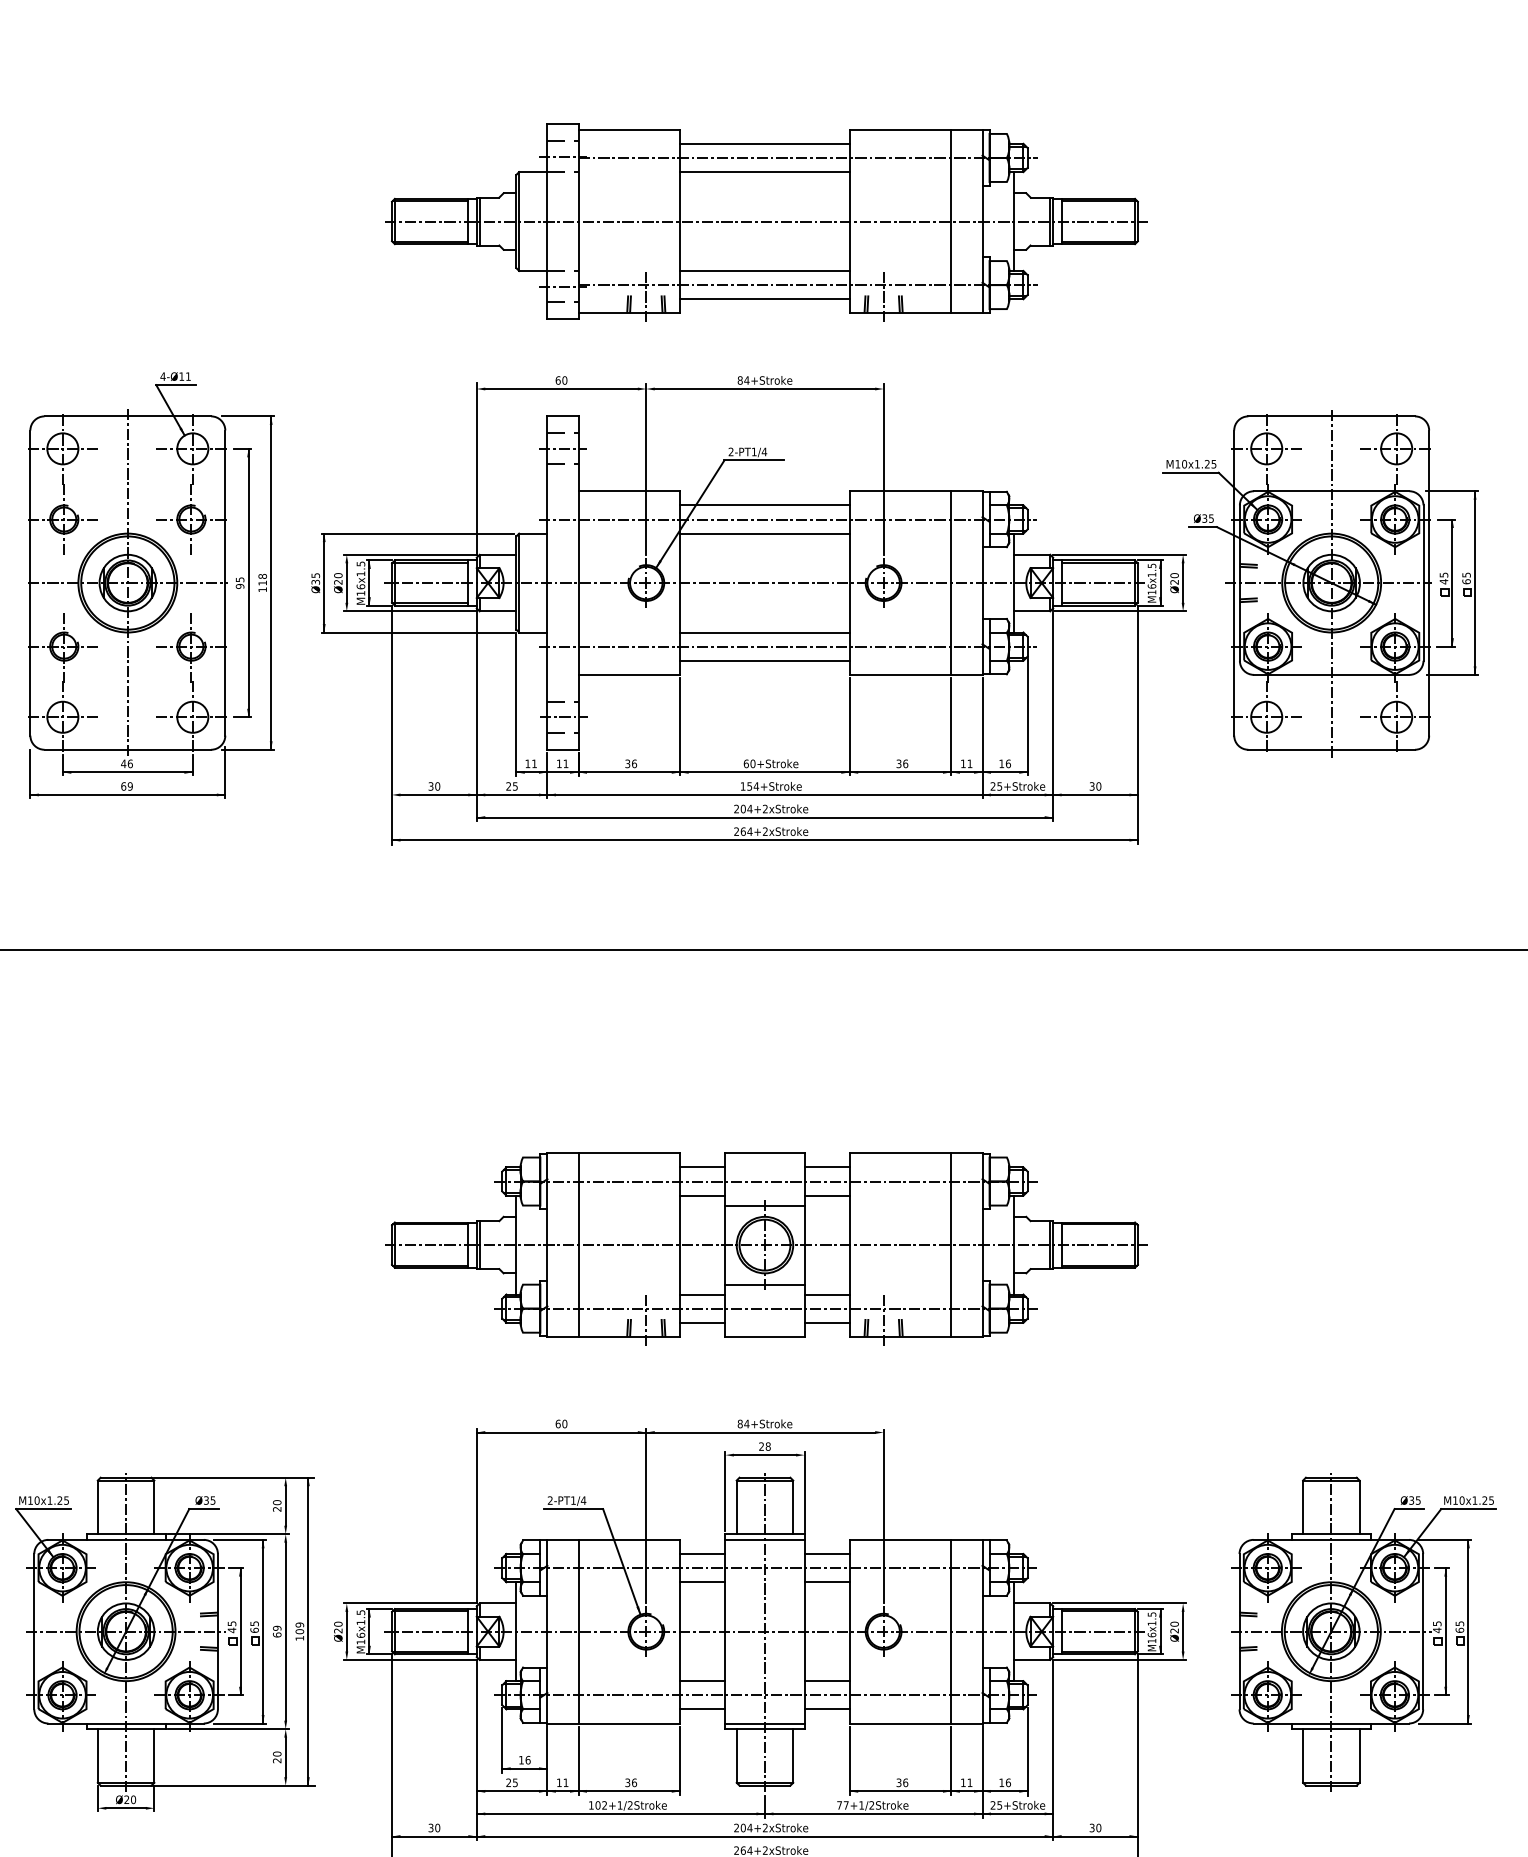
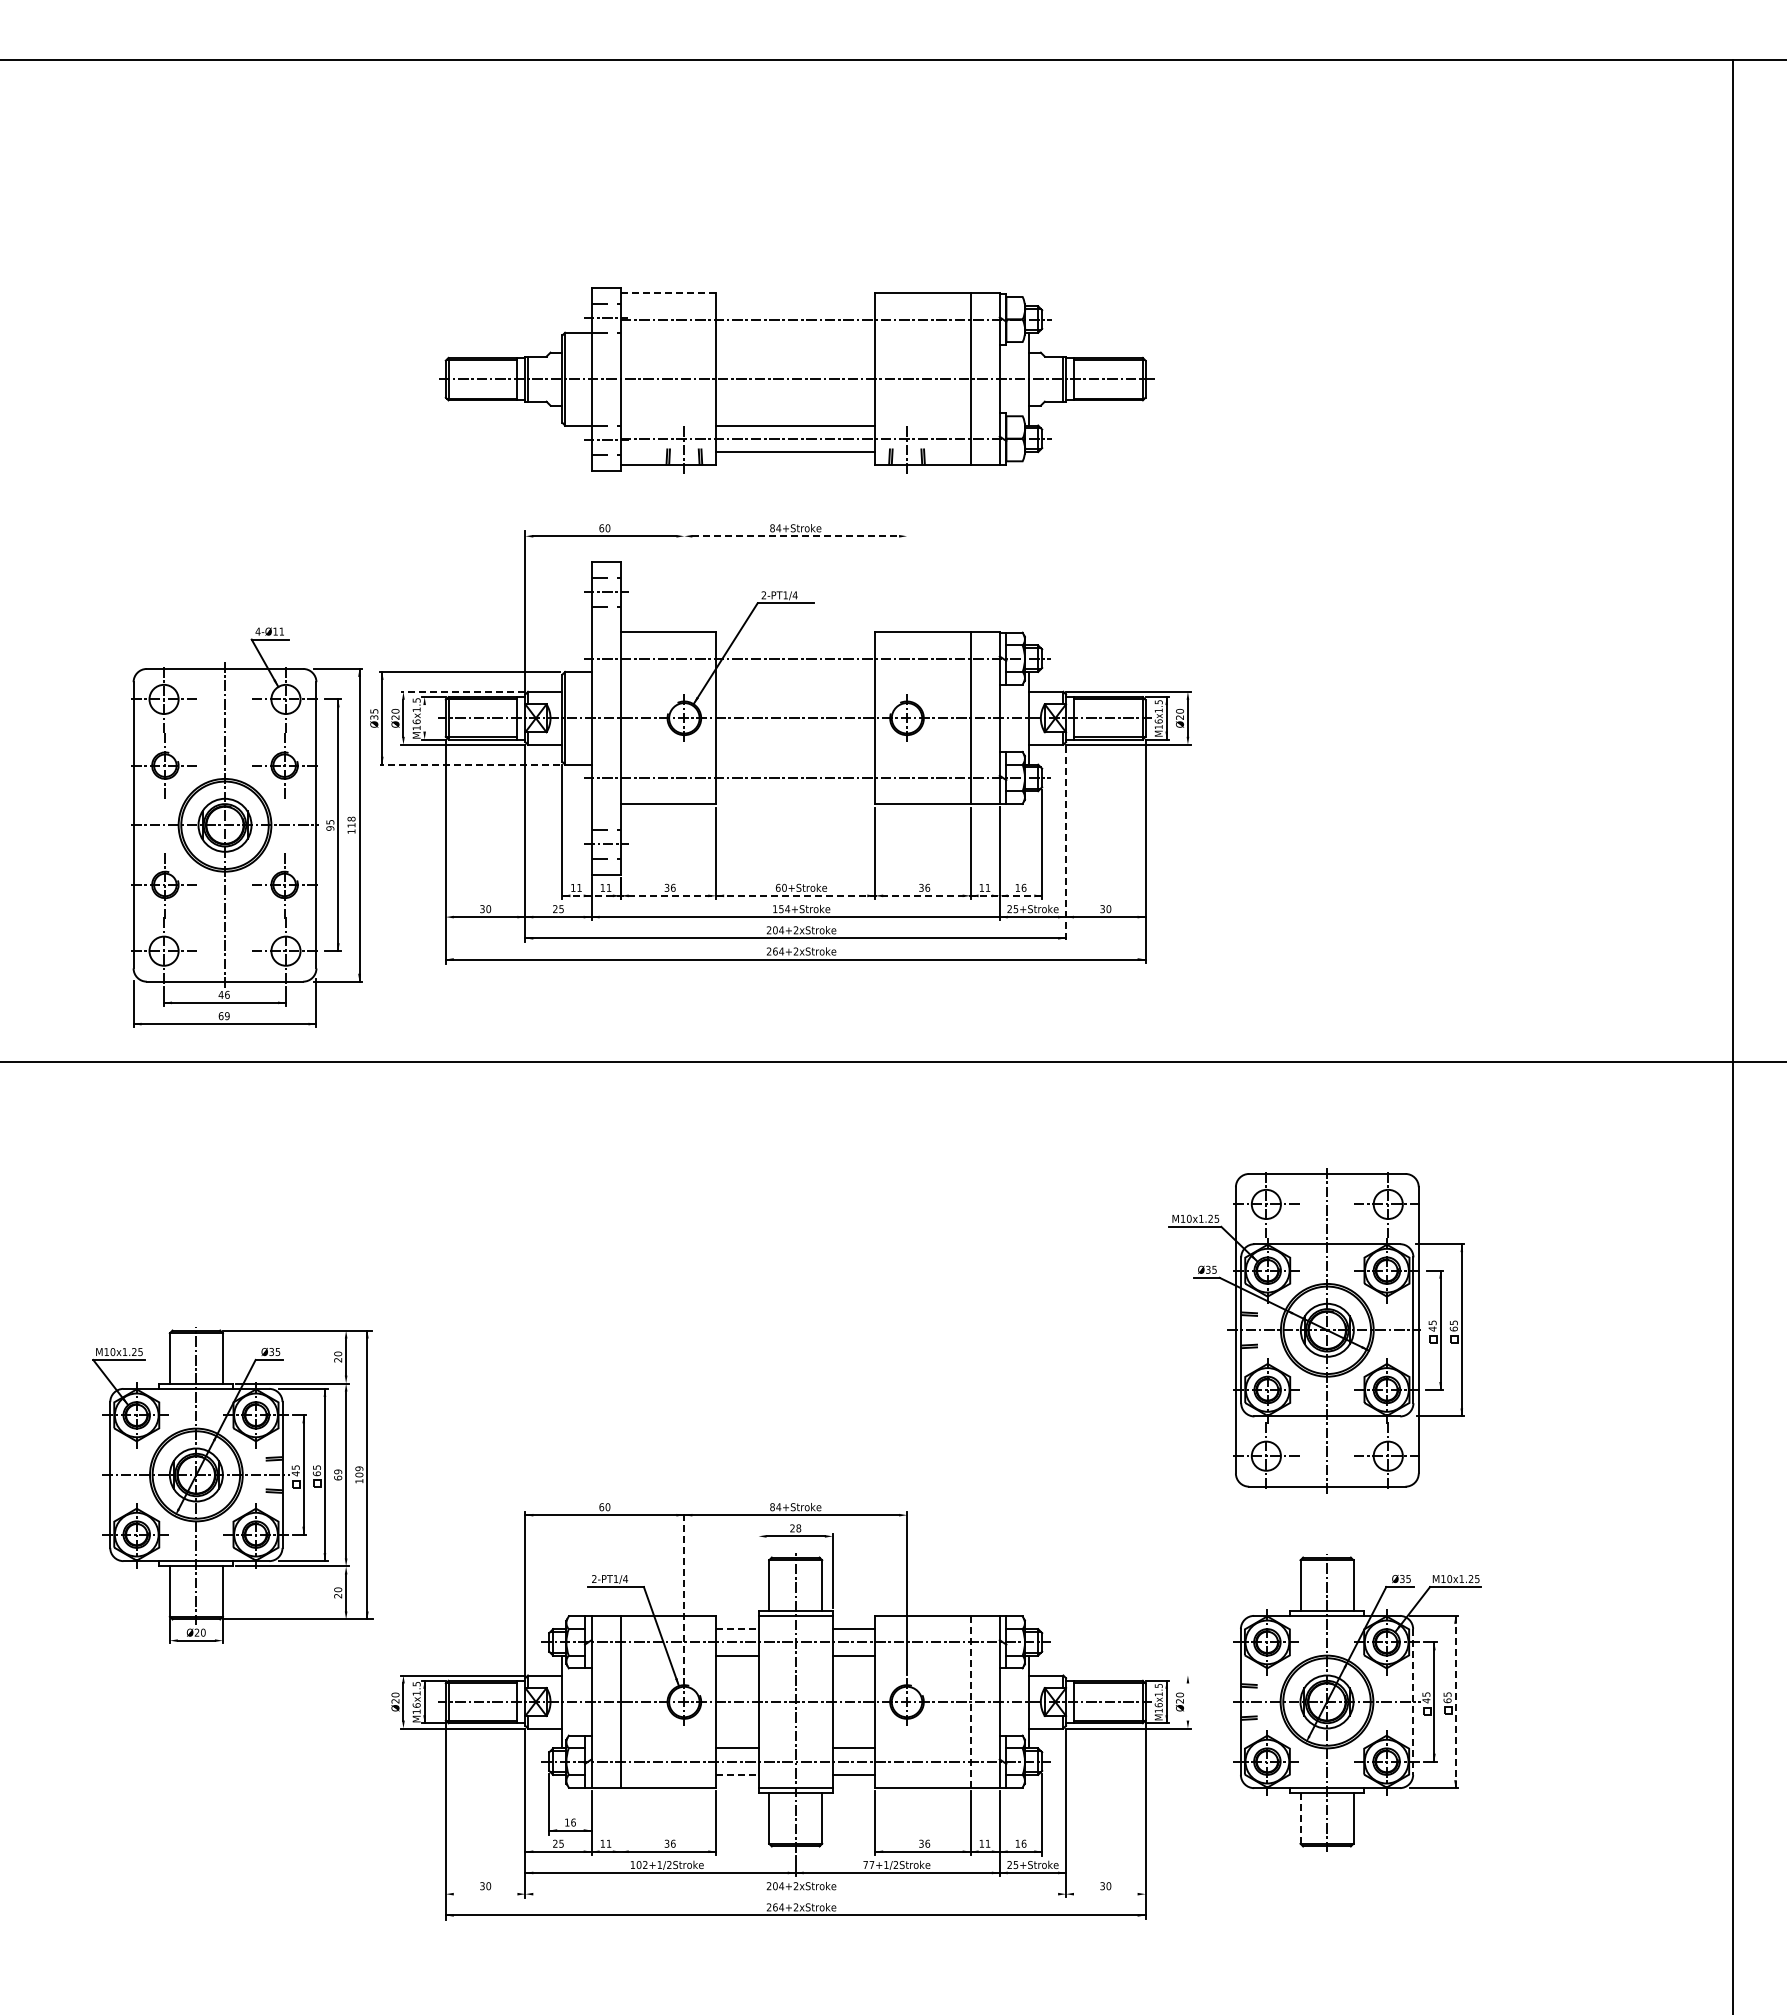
line: (629, 130) -> (668, 293), solid -> dashed
line: (764, 144) -> (795, 306), removed
line: (764, 171) -> (795, 332), removed
line: (765, 389) -> (796, 536), solid -> dashed
line: (646, 469) -> (684, 611), removed
line: (884, 469) -> (907, 611), removed
line: (764, 505) -> (795, 645), removed
line: (764, 533) -> (795, 671), removed
line: (409, 554) -> (462, 691), solid -> dashed
line: (369, 583) -> (424, 718), removed
part: (1320, 583) -> (1316, 1330), moved
part: (150, 585) -> (246, 827), moved
line: (417, 632) -> (469, 764), solid -> dashed
line: (764, 632) -> (795, 764), removed
line: (764, 661) -> (795, 791), removed
line: (1053, 716) -> (1066, 843), solid -> dashed
line: (772, 771) -> (802, 895), solid -> dashed
part: (765, 1248) -> (796, 1342), removed
line: (725, 1491) -> (758, 1570), removed
line: (646, 1516) -> (684, 1593), solid -> dashed
line: (702, 1554) -> (737, 1629), solid -> dashed
line: (1119, 1603) -> (1128, 1675), removed
line: (951, 1631) -> (970, 1701), solid -> dashed
line: (1182, 1631) -> (1187, 1701), removed
line: (1468, 1631) -> (1455, 1701), solid -> dashed
line: (1423, 1632) -> (1413, 1702), solid -> dashed
part: (164, 1642) -> (232, 1485), moved
line: (702, 1708) -> (737, 1774), solid -> dashed
line: (1303, 1755) -> (1300, 1818), solid -> dashed
line: (578, 1761) -> (620, 1823), removed
line: (764, 1836) -> (795, 1894), removed

